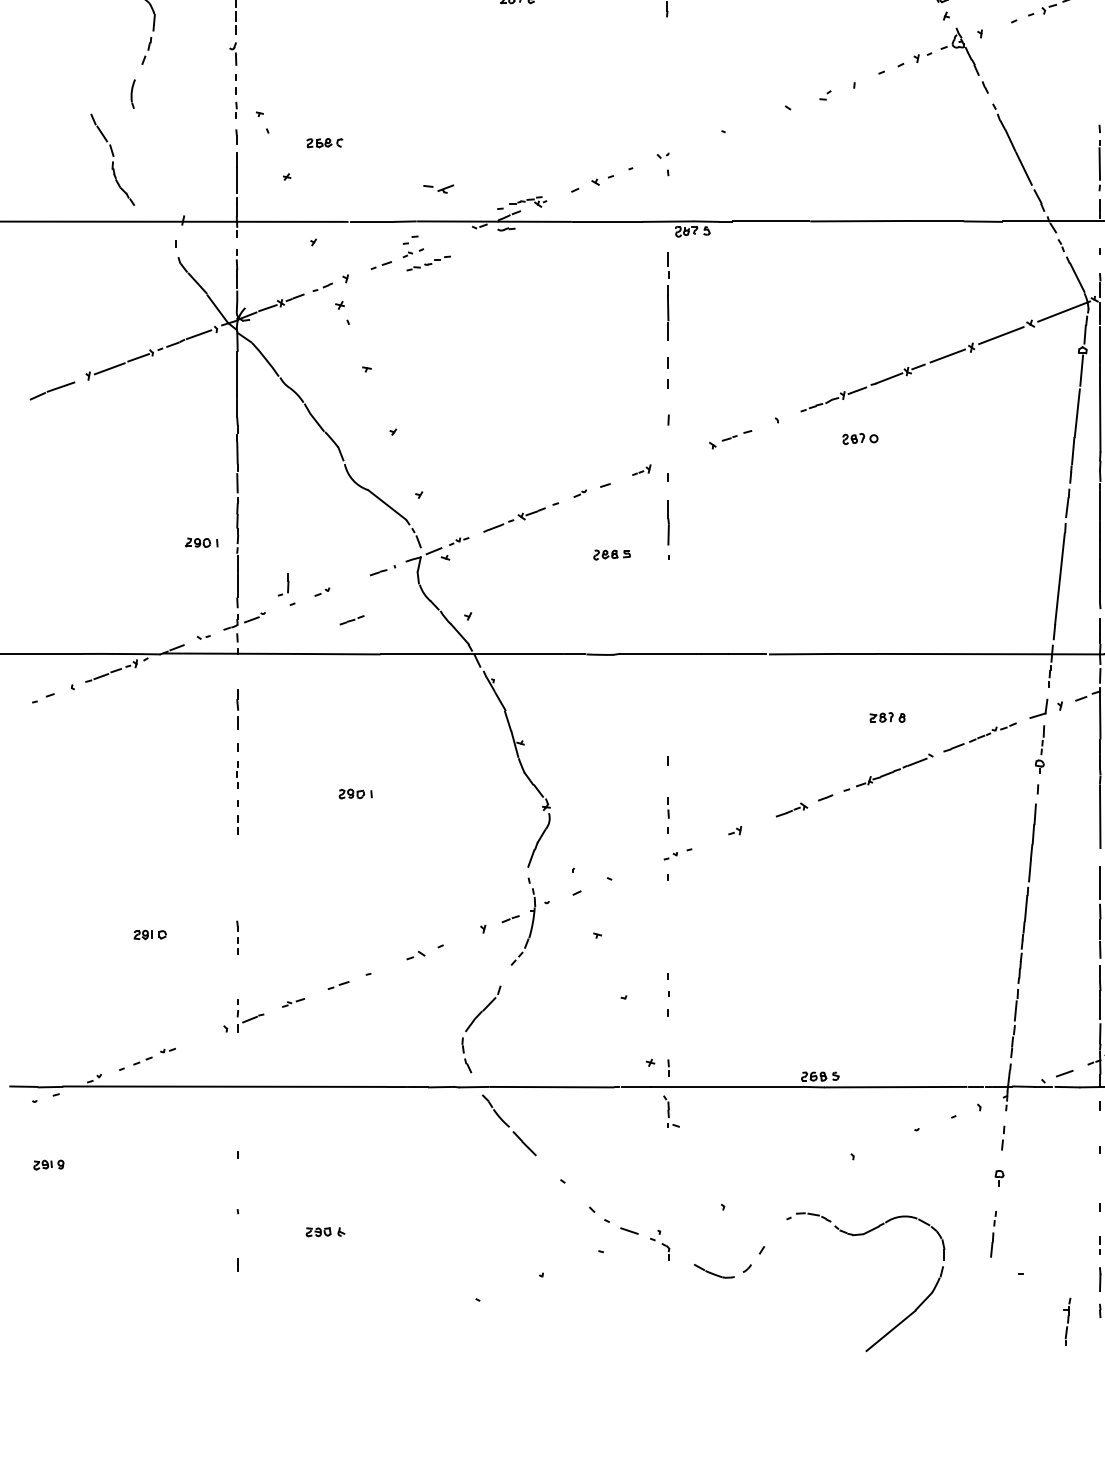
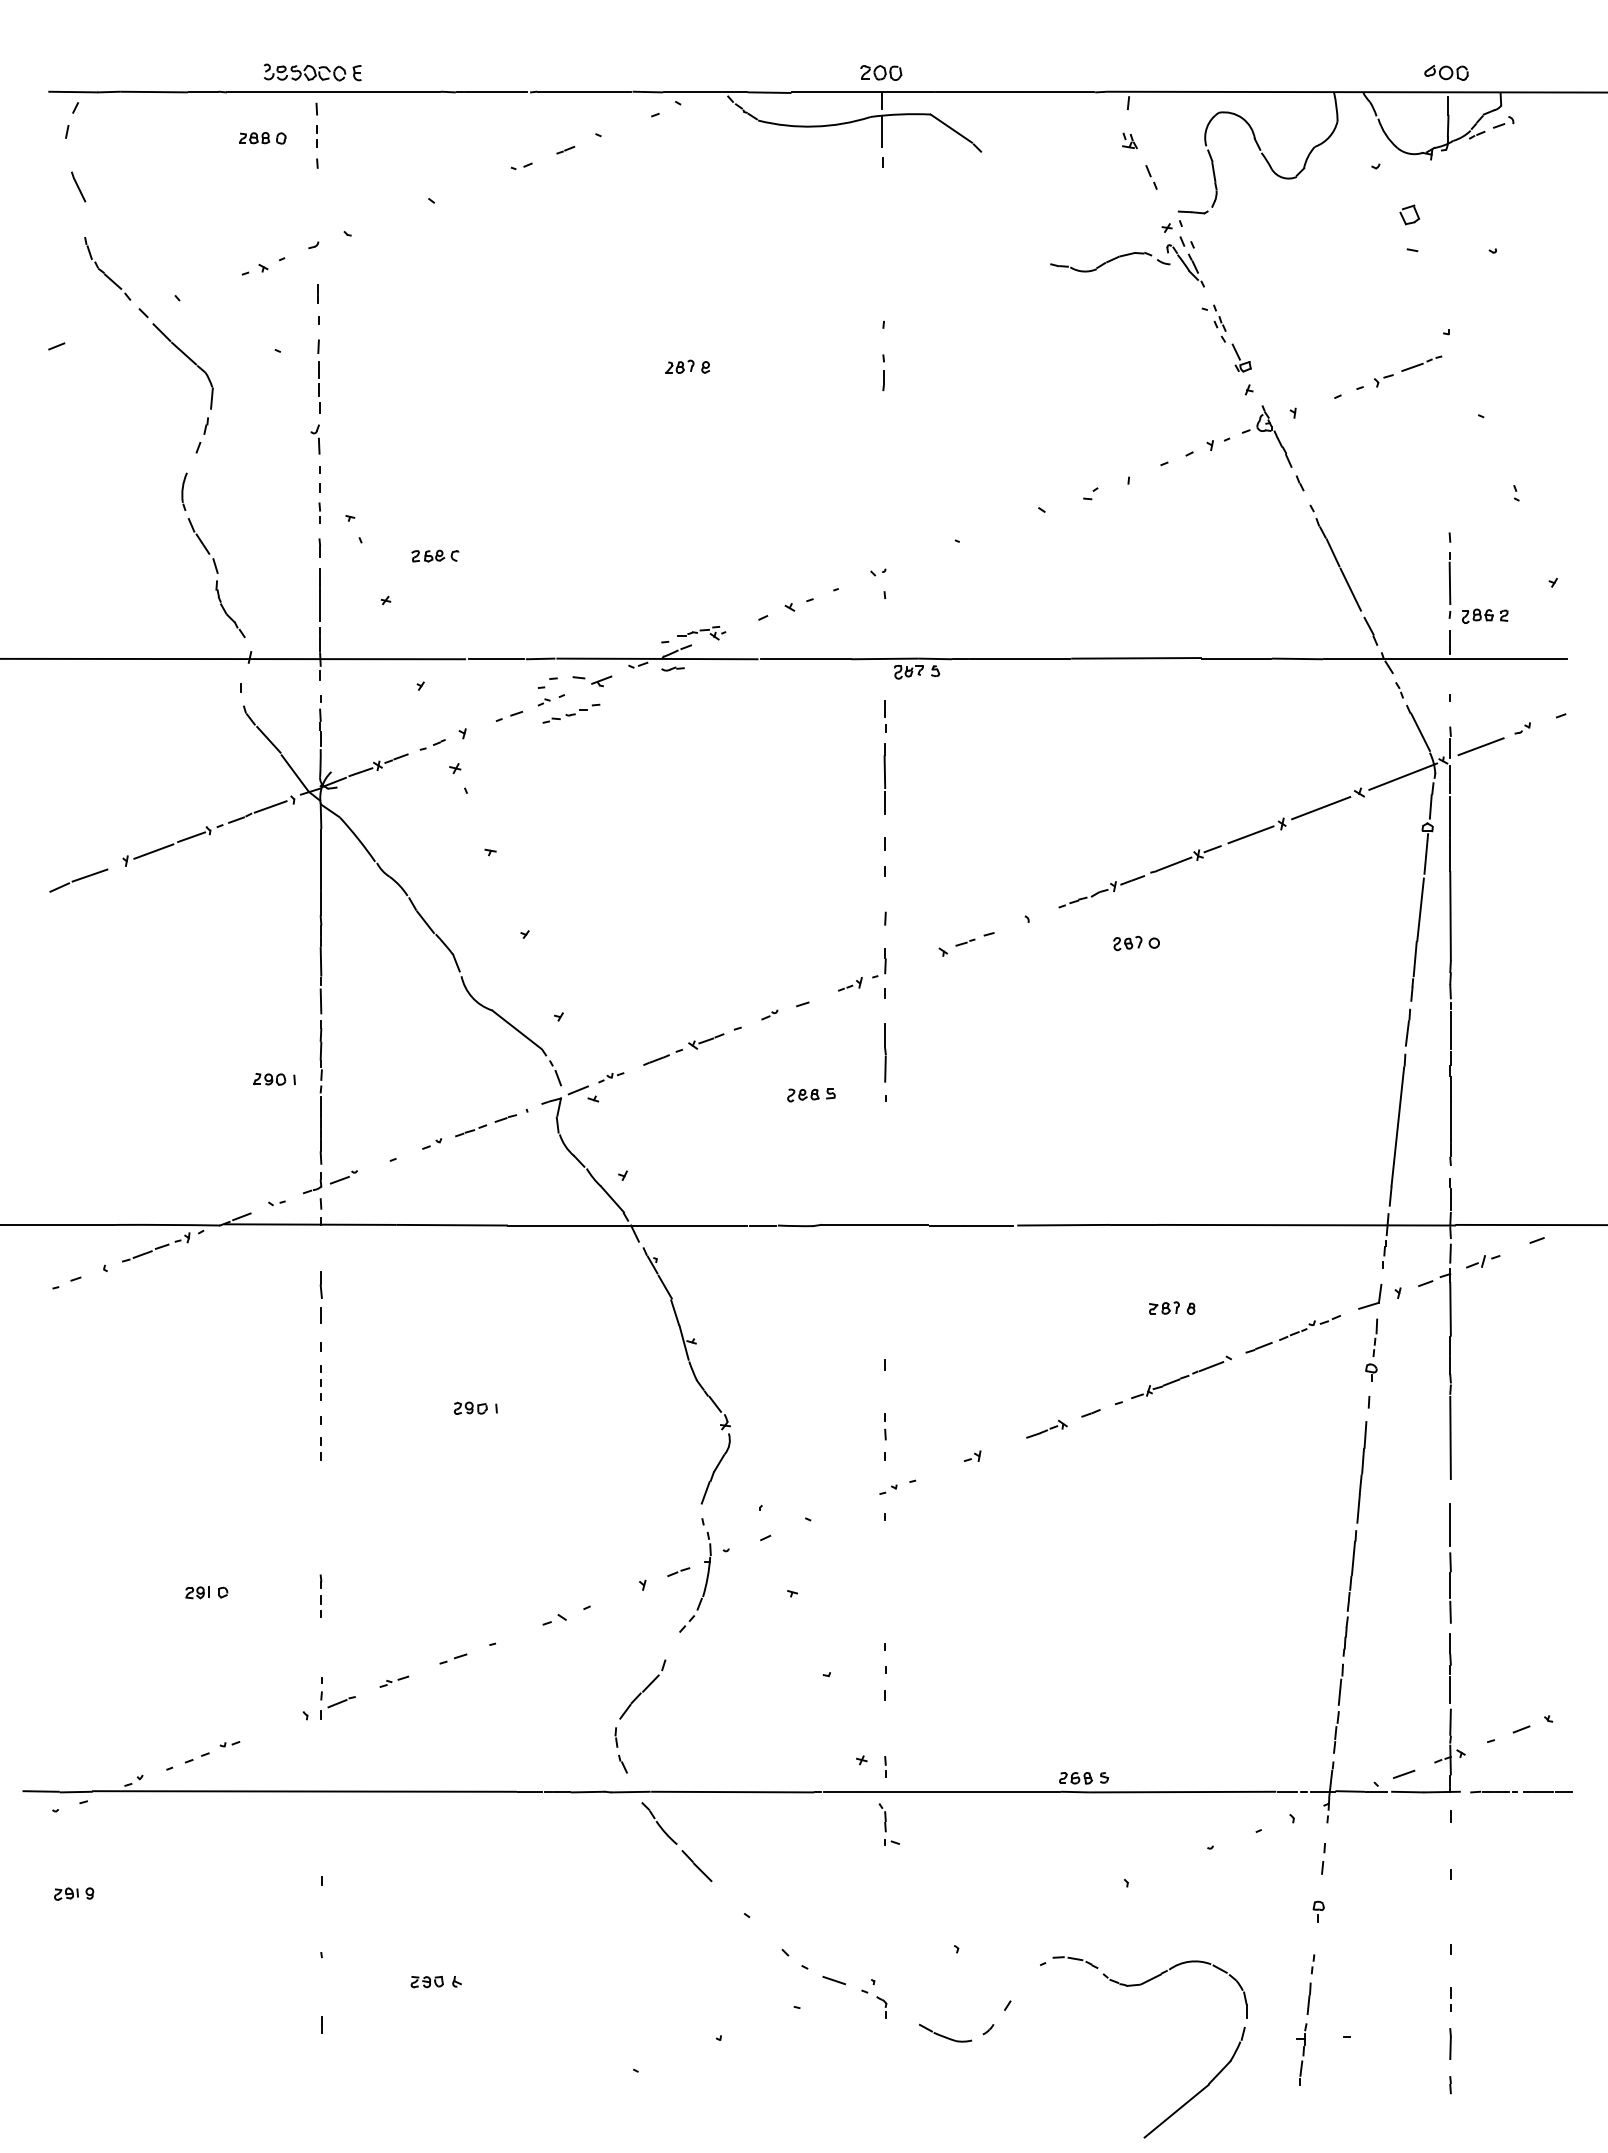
part: (112, 160) -> (216, 578), moved
part: (438, 189) -> (592, 681), moved
part: (283, 584) -> (879, 963), moved
part: (352, 620) -> (471, 1130), moved
part: (1066, 1321) -> (1301, 2054), moved

